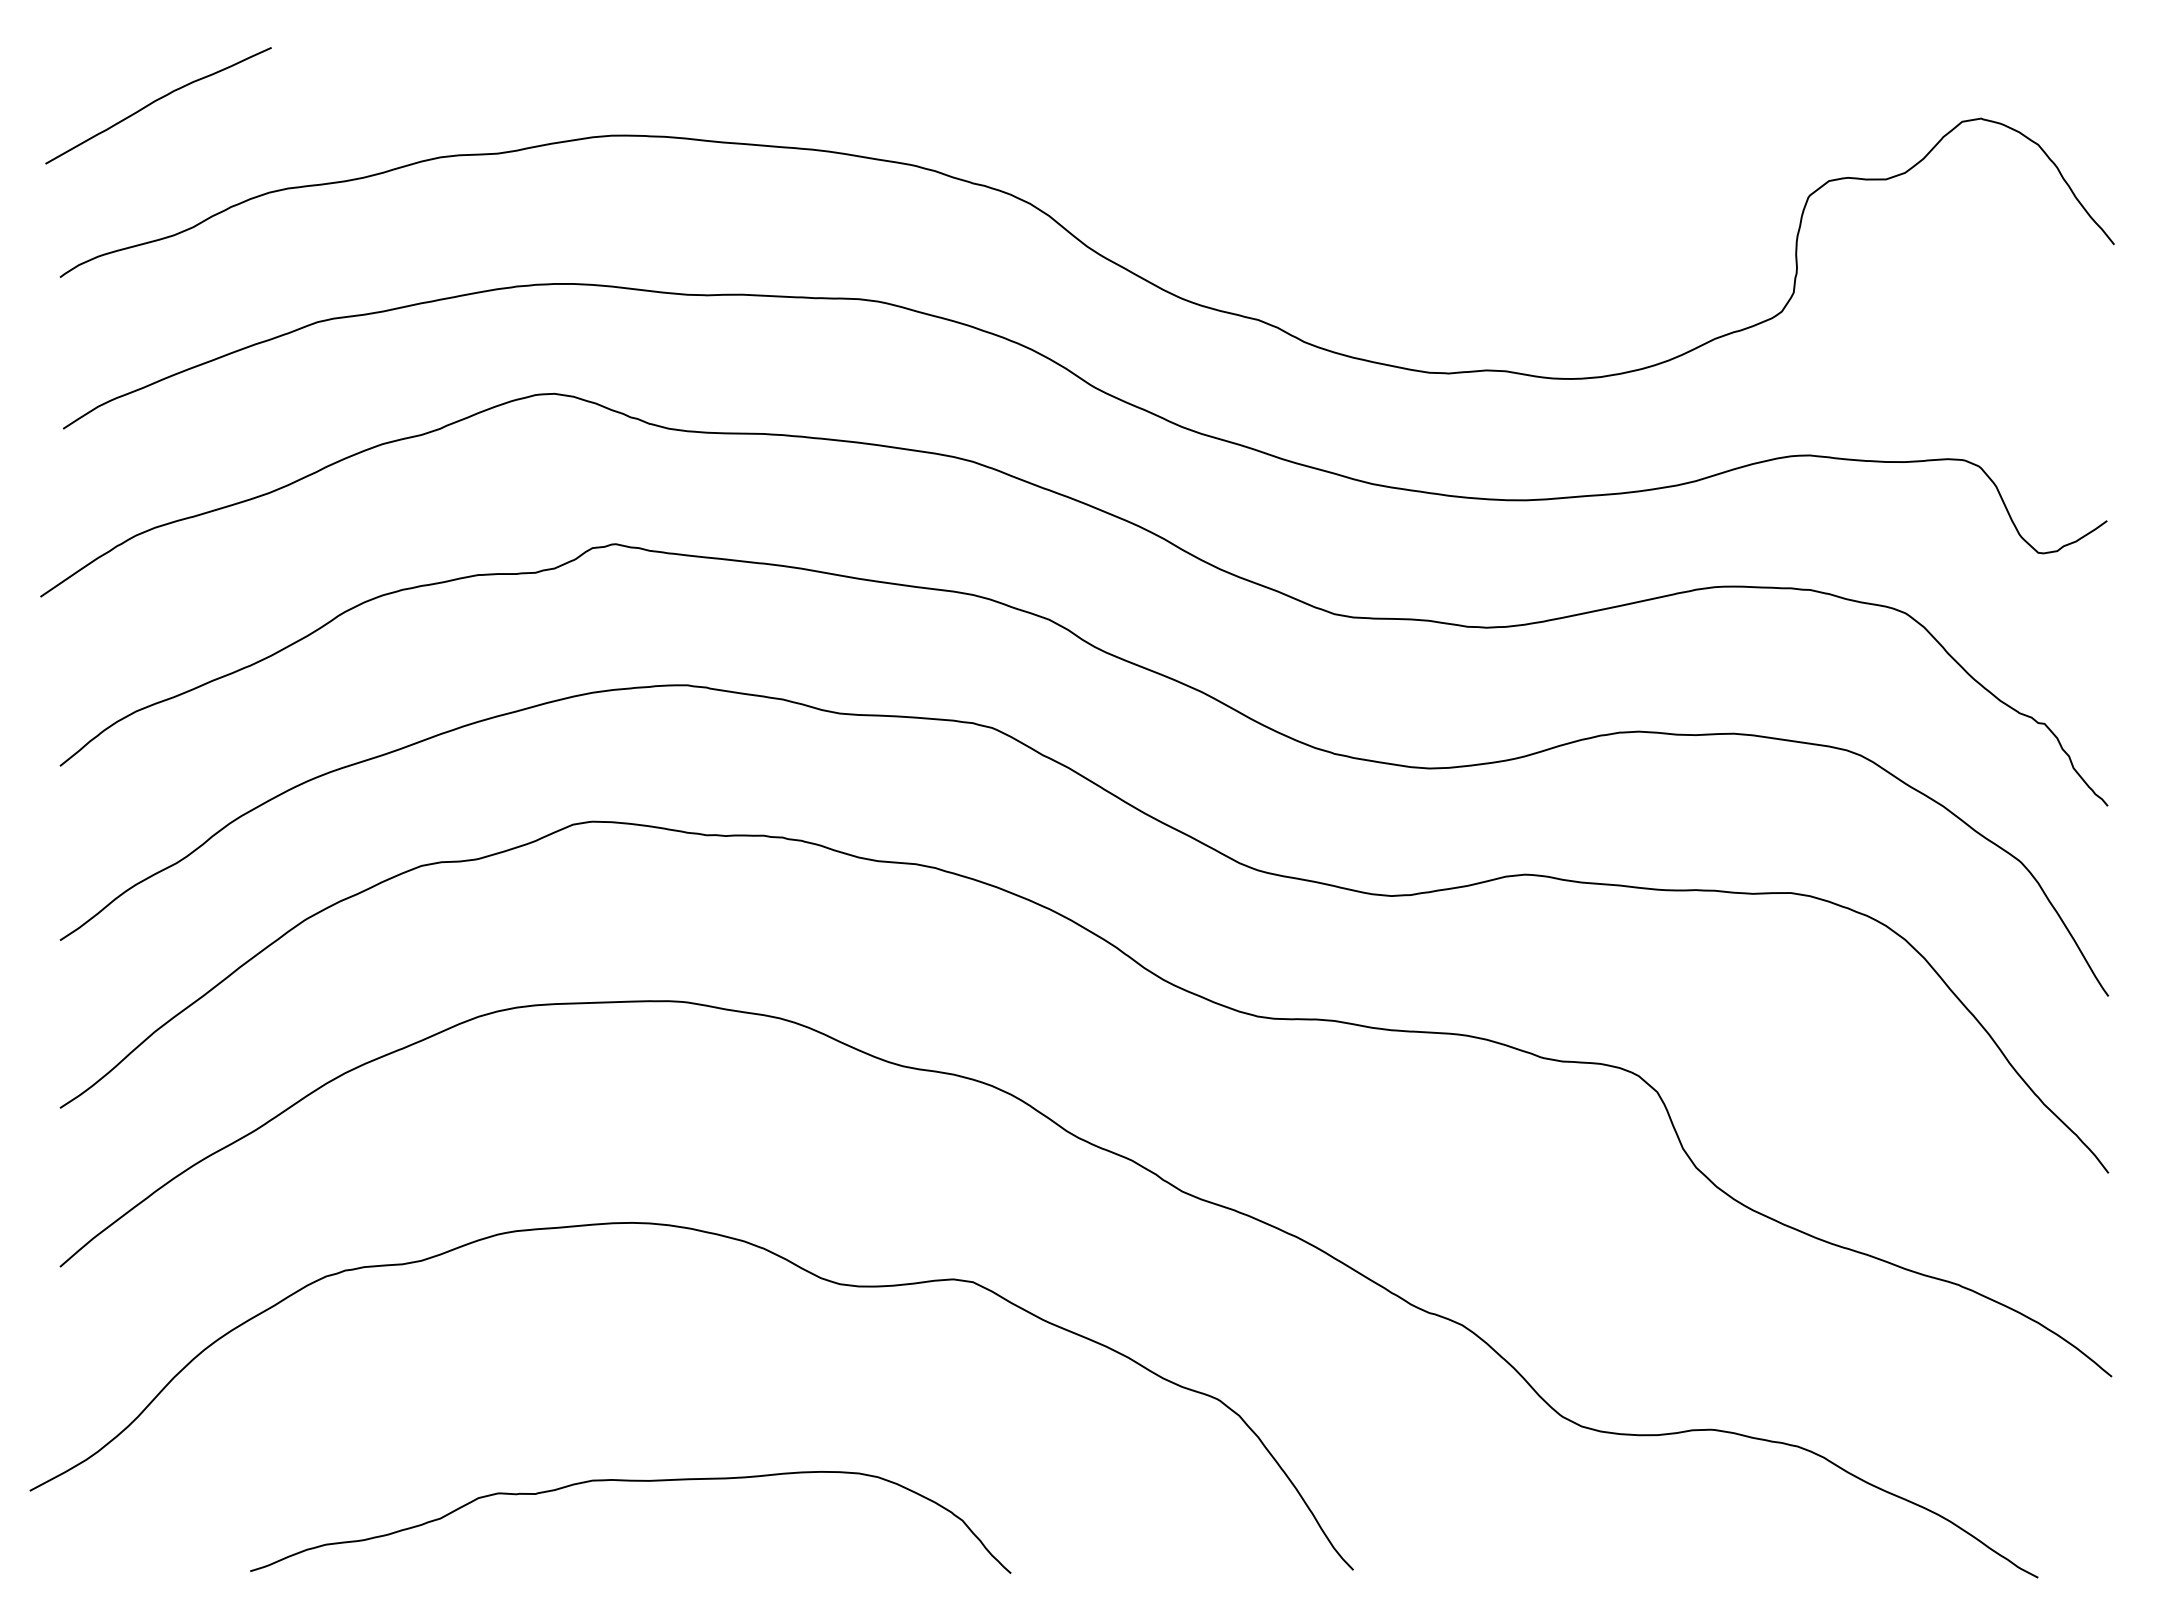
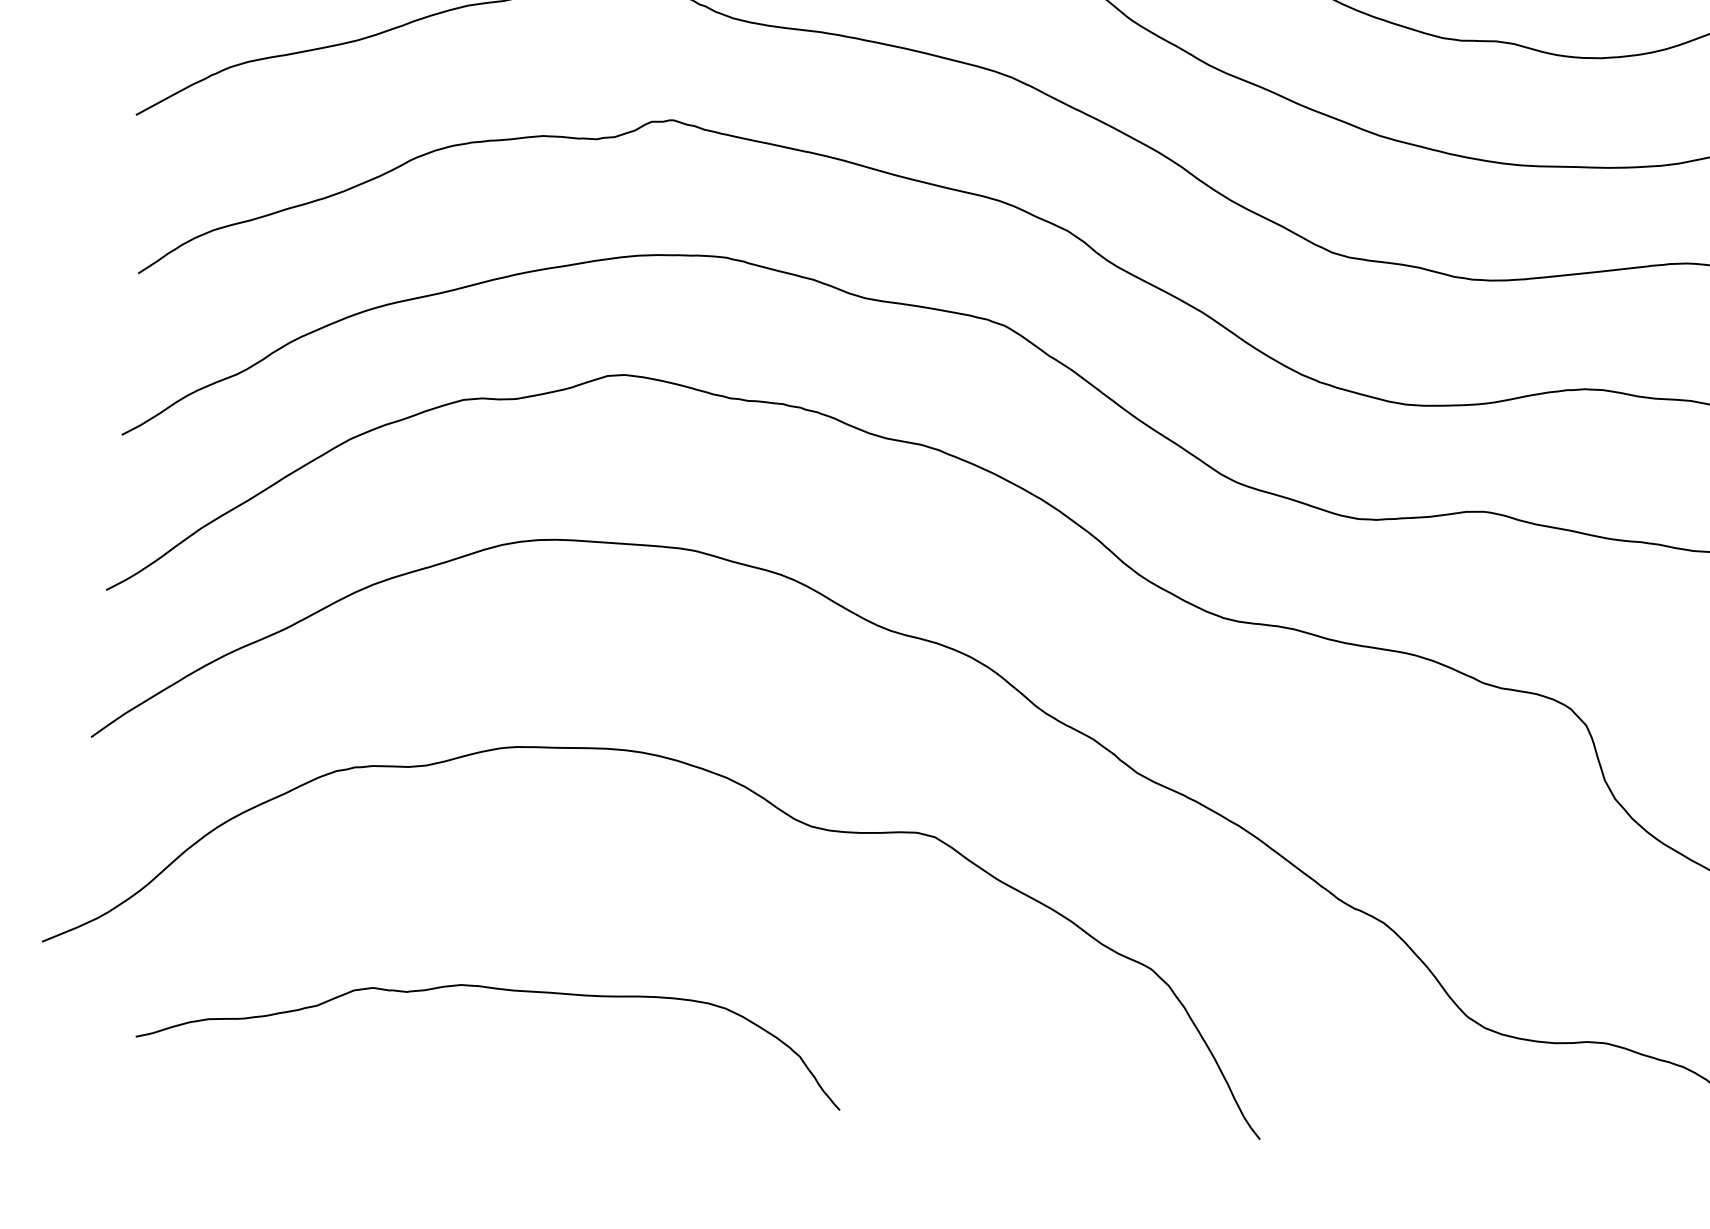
curve: (630, 1481) -> (496, 989), moved

